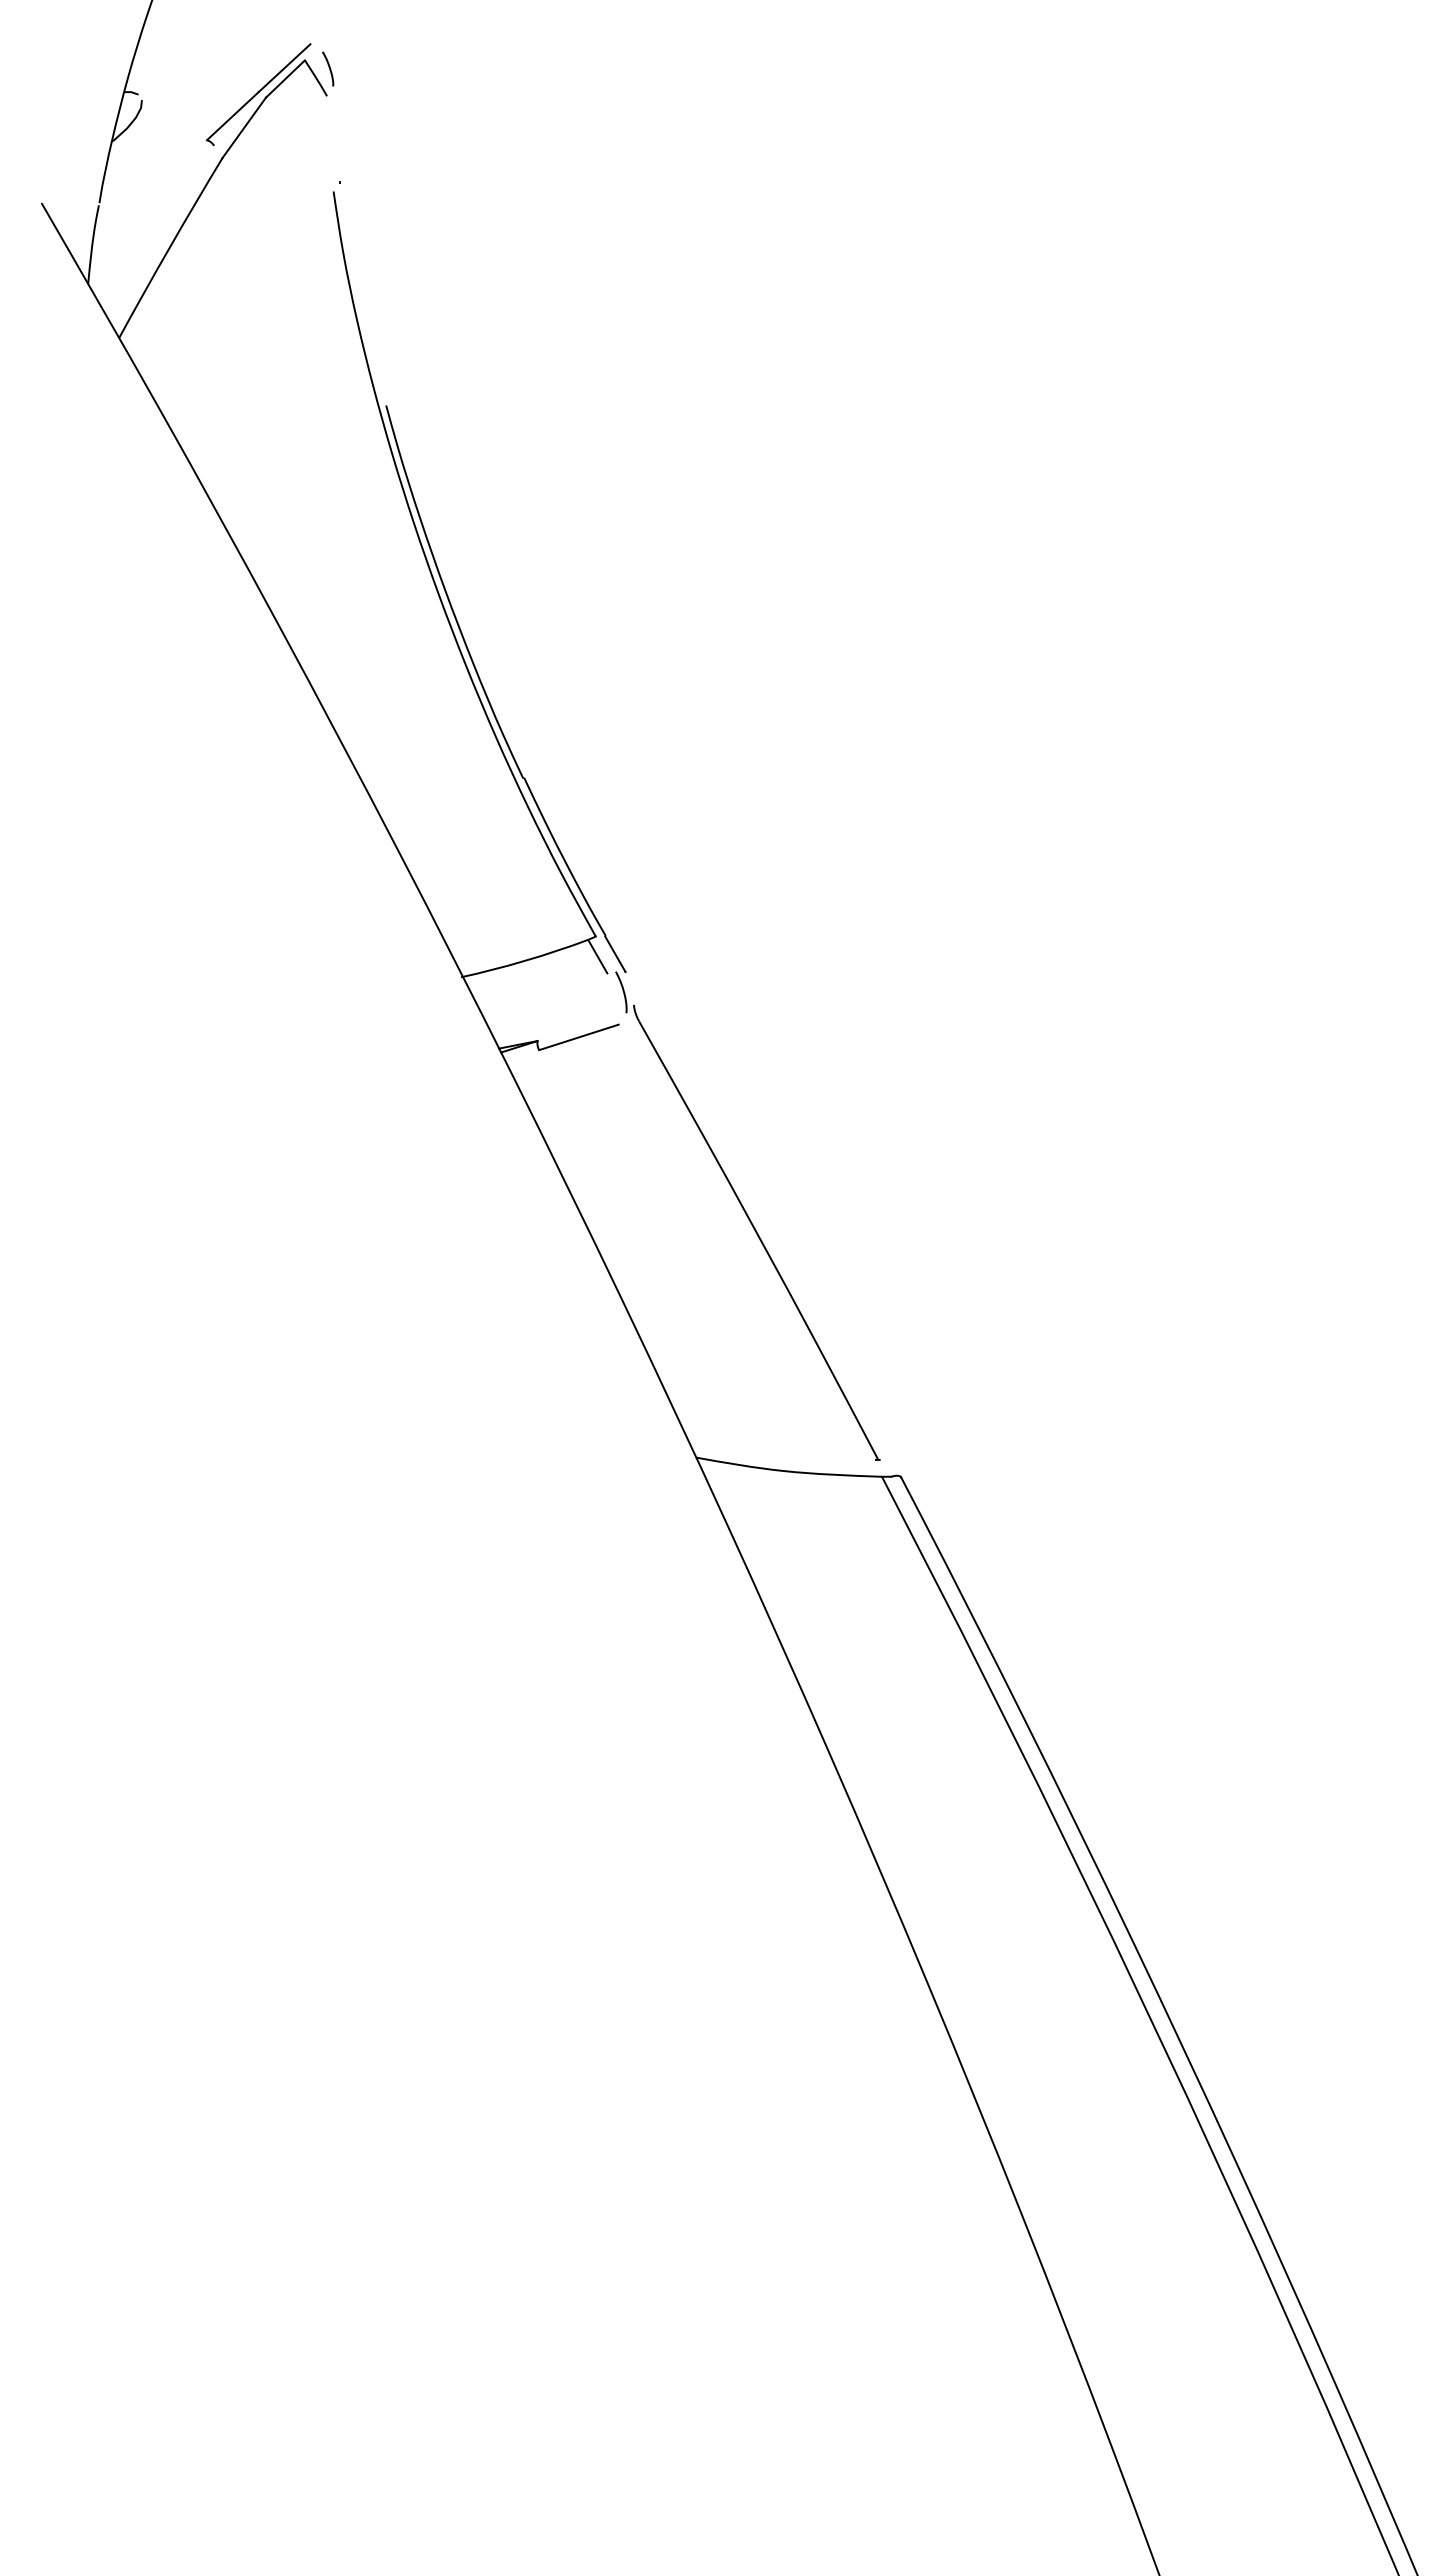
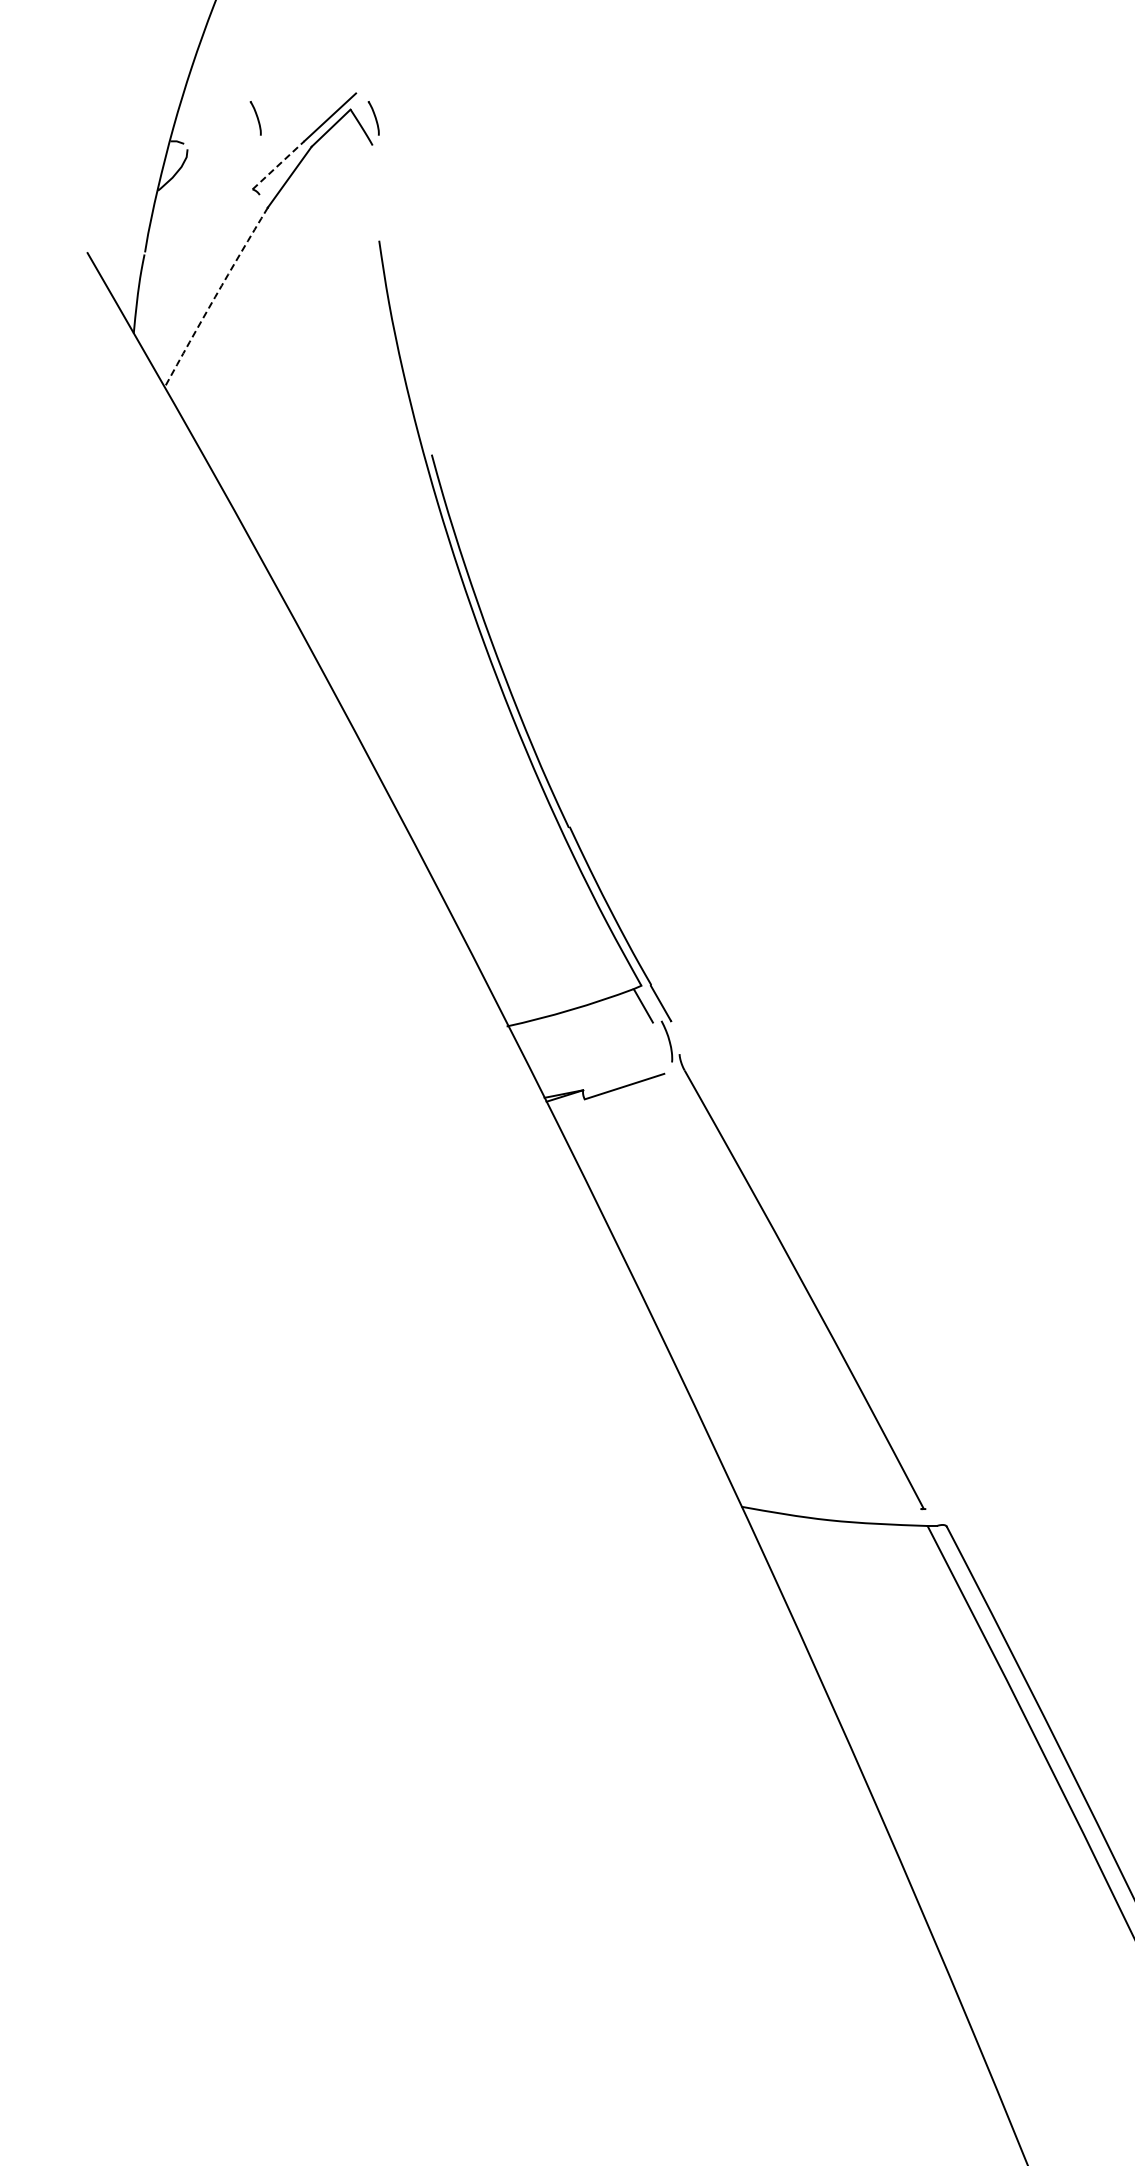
part: (210, 68) -> (256, 117), added
line: (233, 115) -> (279, 164), solid -> dashed
arc: (169, 247) -> (215, 296), solid -> dashed

